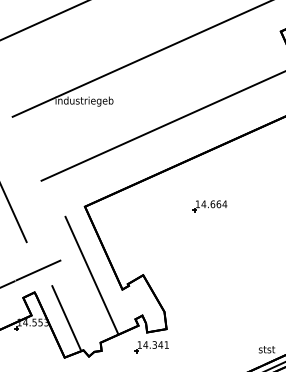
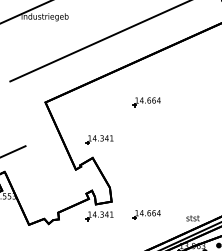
part: (151, 253) -> (99, 140), added
line: (91, 275) -> (50, 158), removed
line: (66, 317) -> (30, 192), removed
part: (209, 345) -> (146, 214), added

